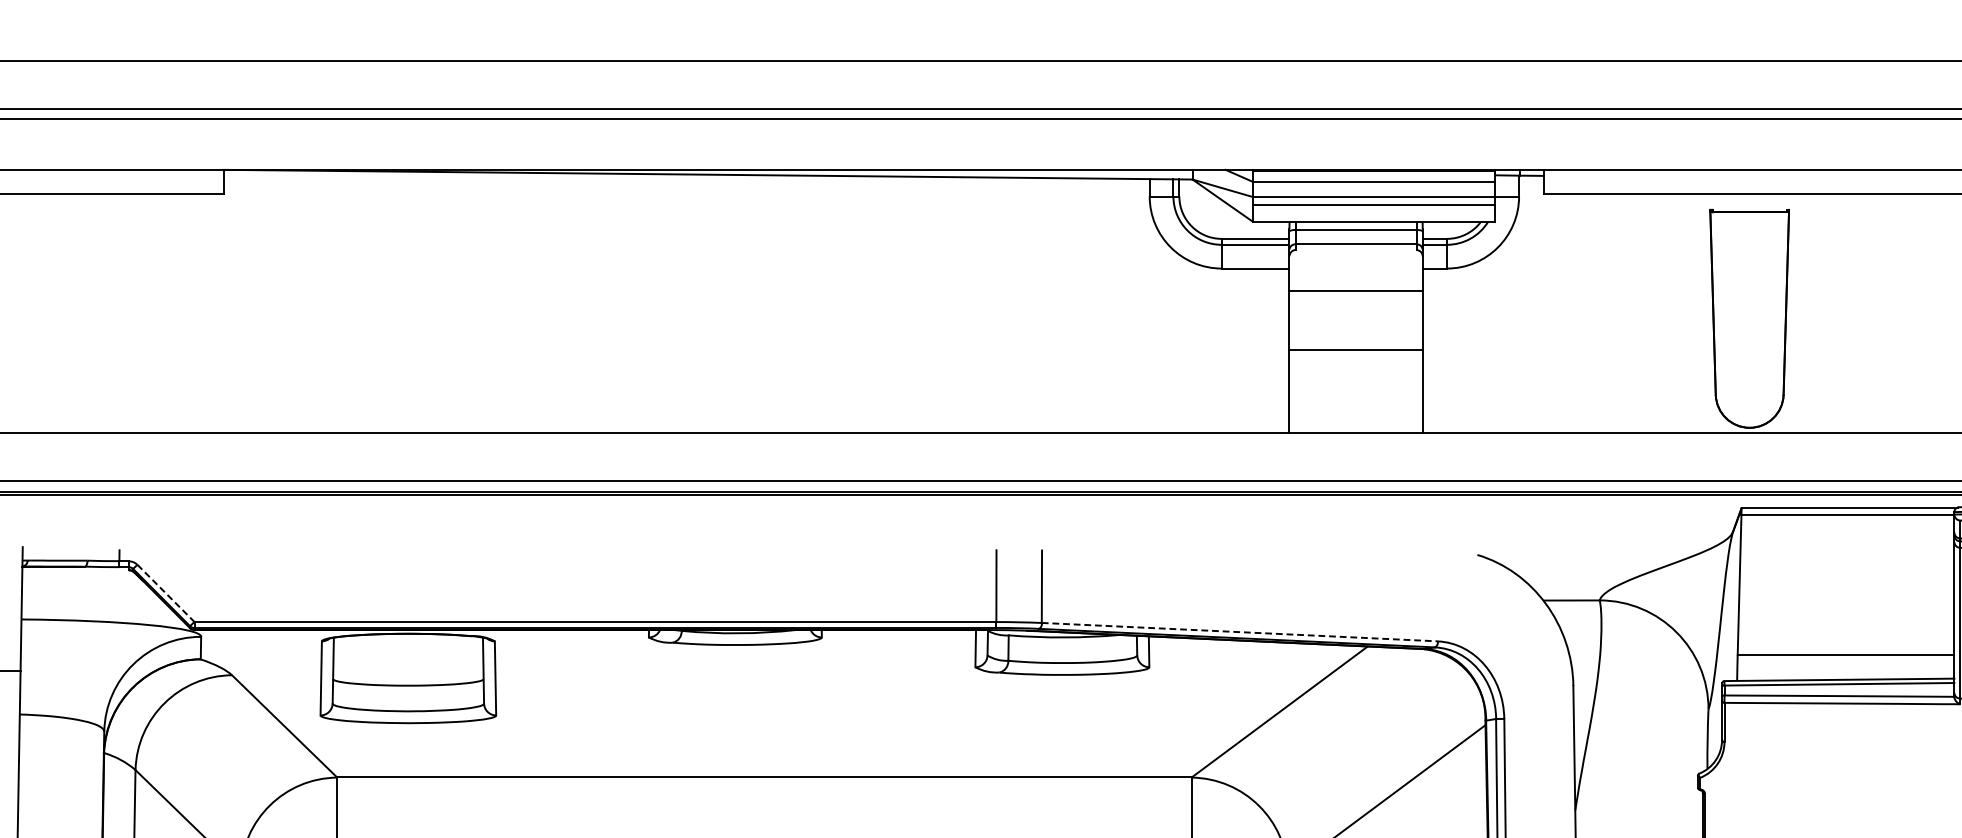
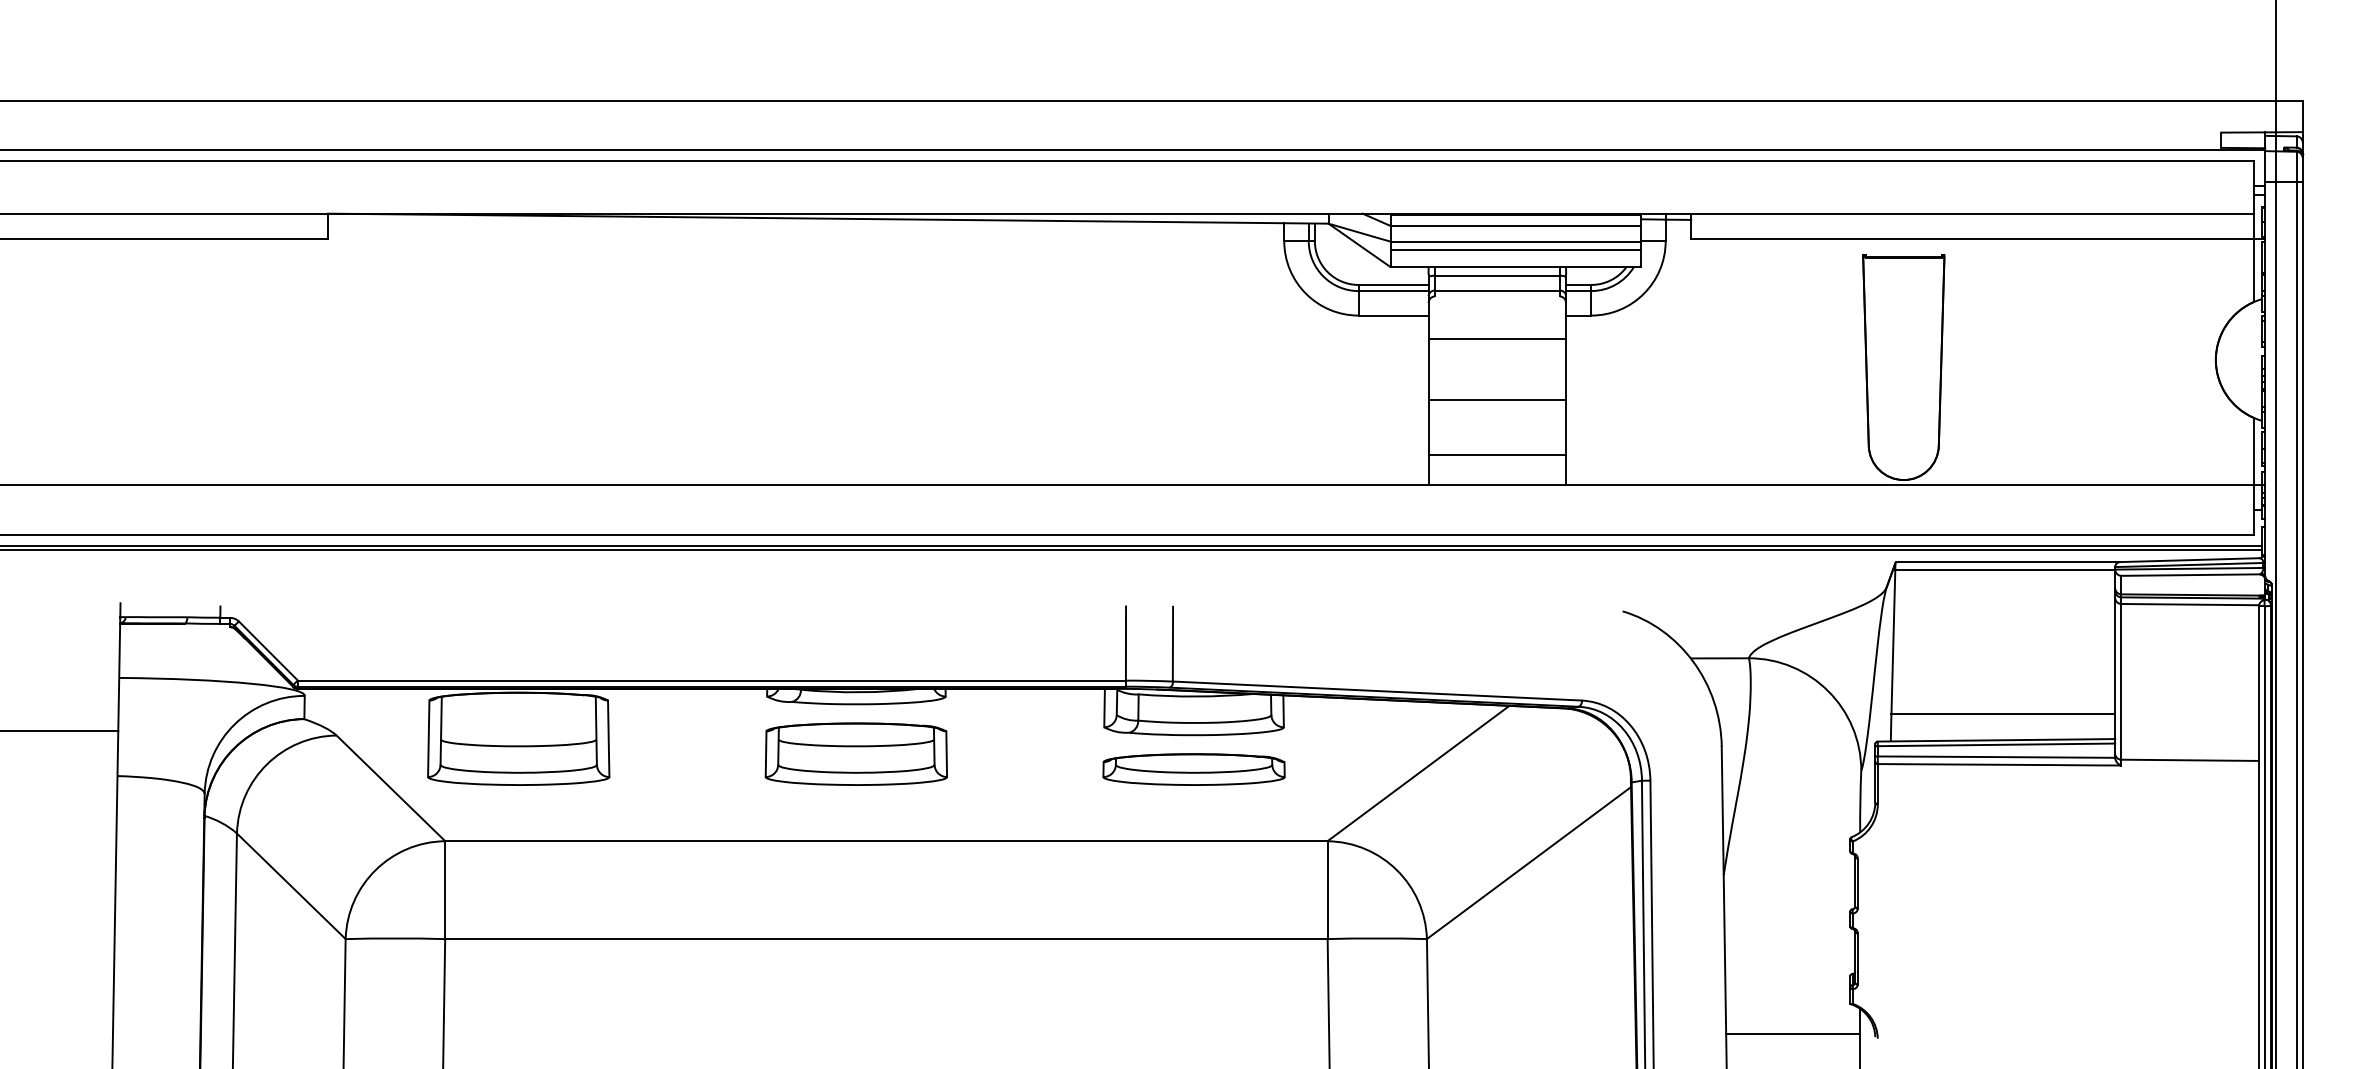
line: (1356, 403) -> (1497, 454), added
line: (166, 593) -> (268, 651), dashed -> solid
line: (1240, 632) -> (1377, 691), dashed -> solid
part: (734, 692) -> (855, 753), added
part: (1061, 708) -> (1193, 769), added

